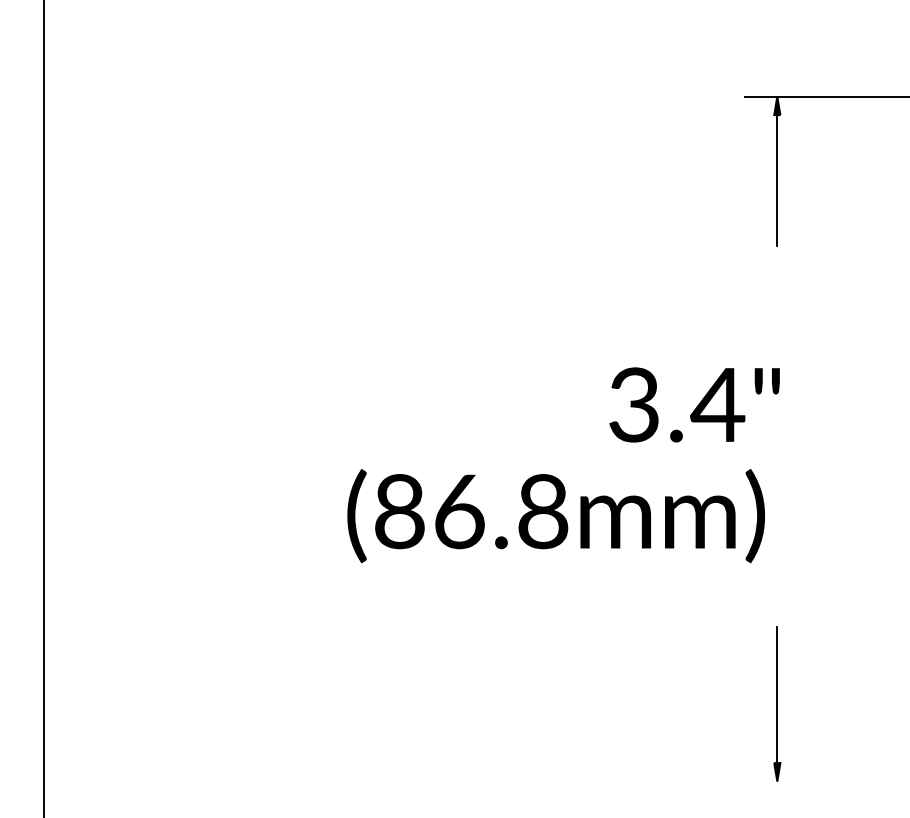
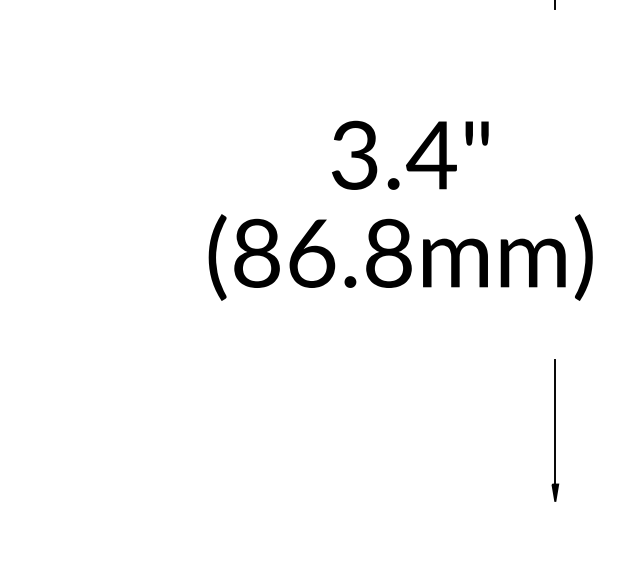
text: (694, 404) -> (410, 154), moved
text: (555, 516) -> (400, 257), moved

